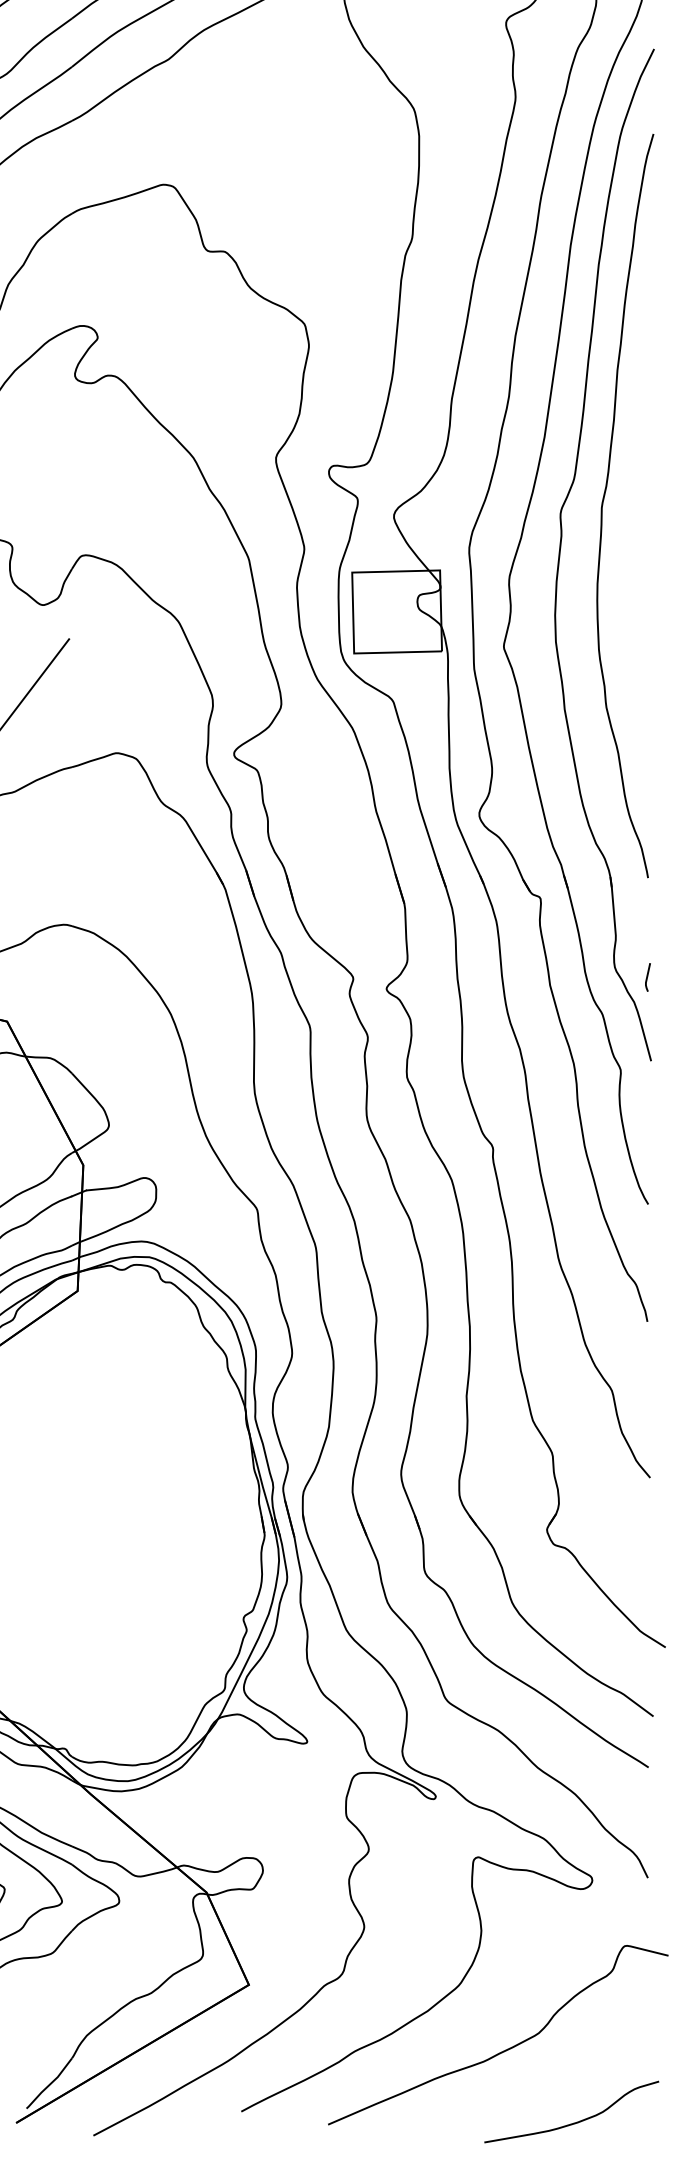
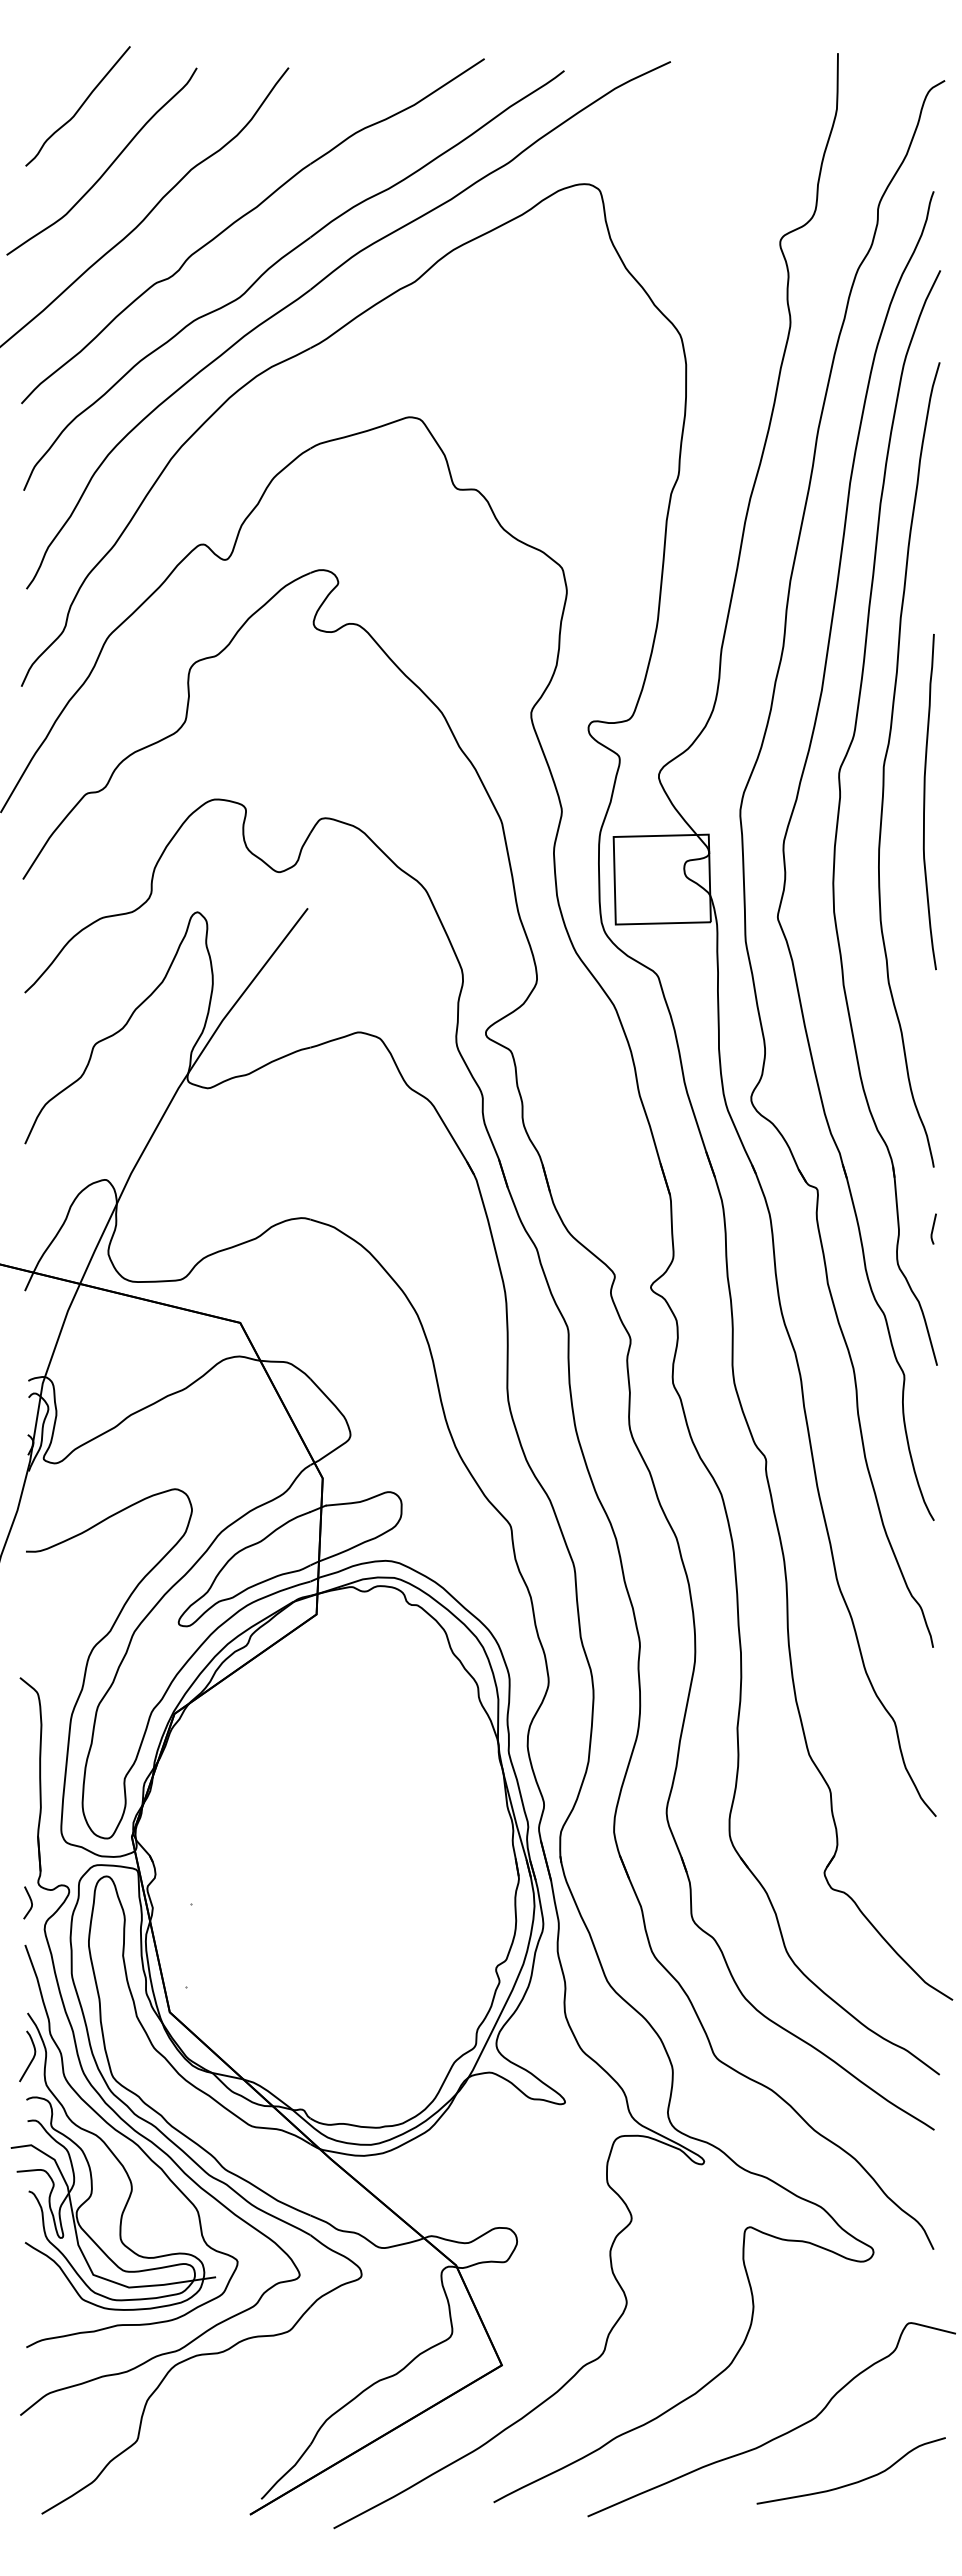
curve: (640, 540) -> (925, 802), added
line: (647, 976) -> (933, 1228), moved
curve: (572, 2122) -> (852, 2482), moved

